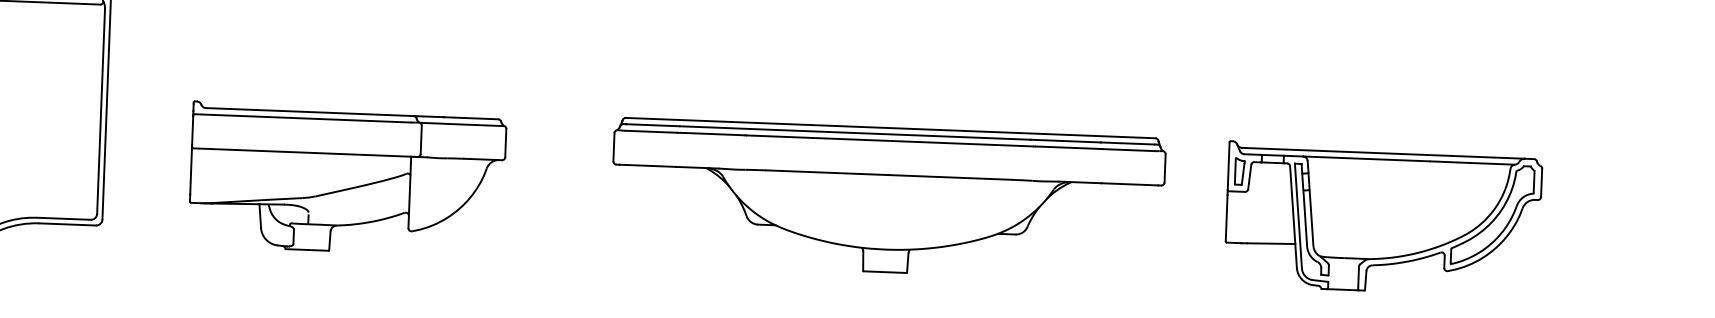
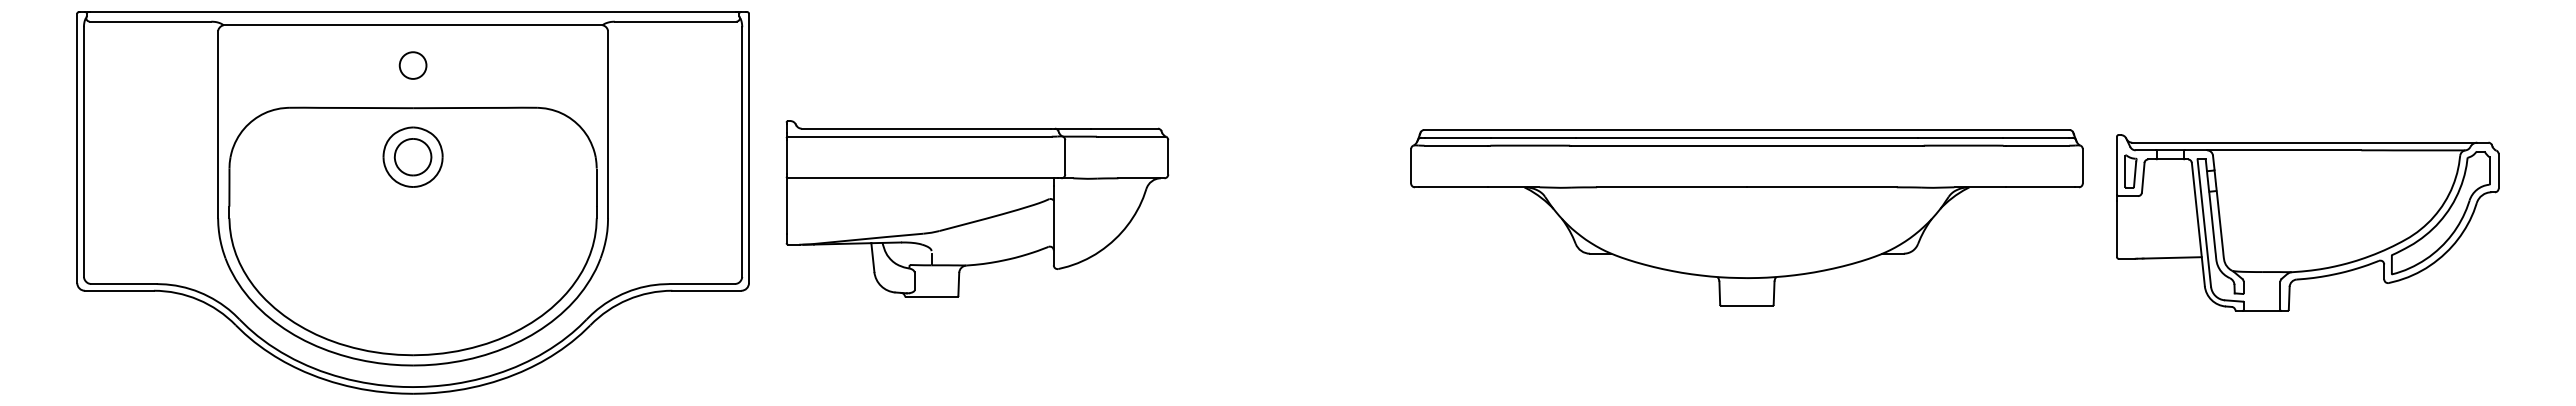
part: (347, 179) -> (977, 208), moved
part: (887, 199) -> (1746, 217), moved

